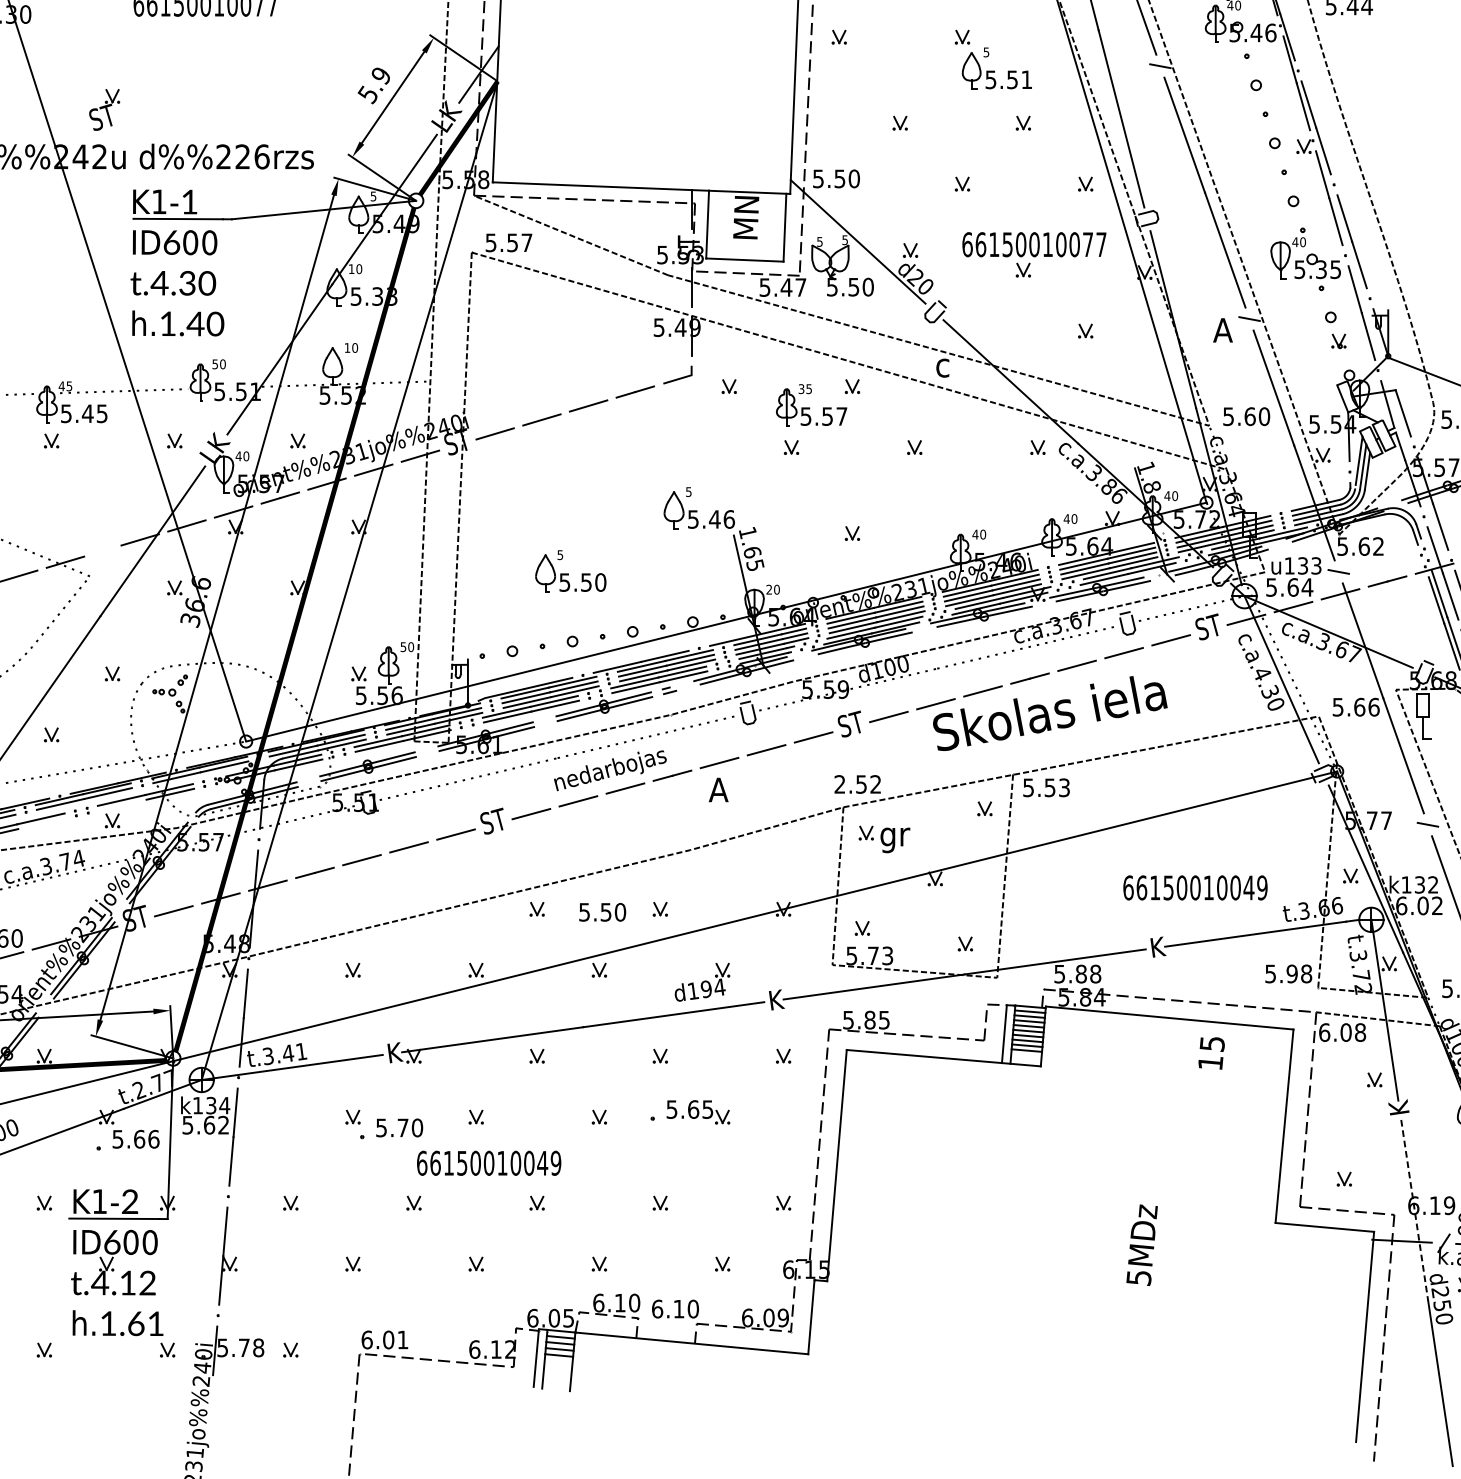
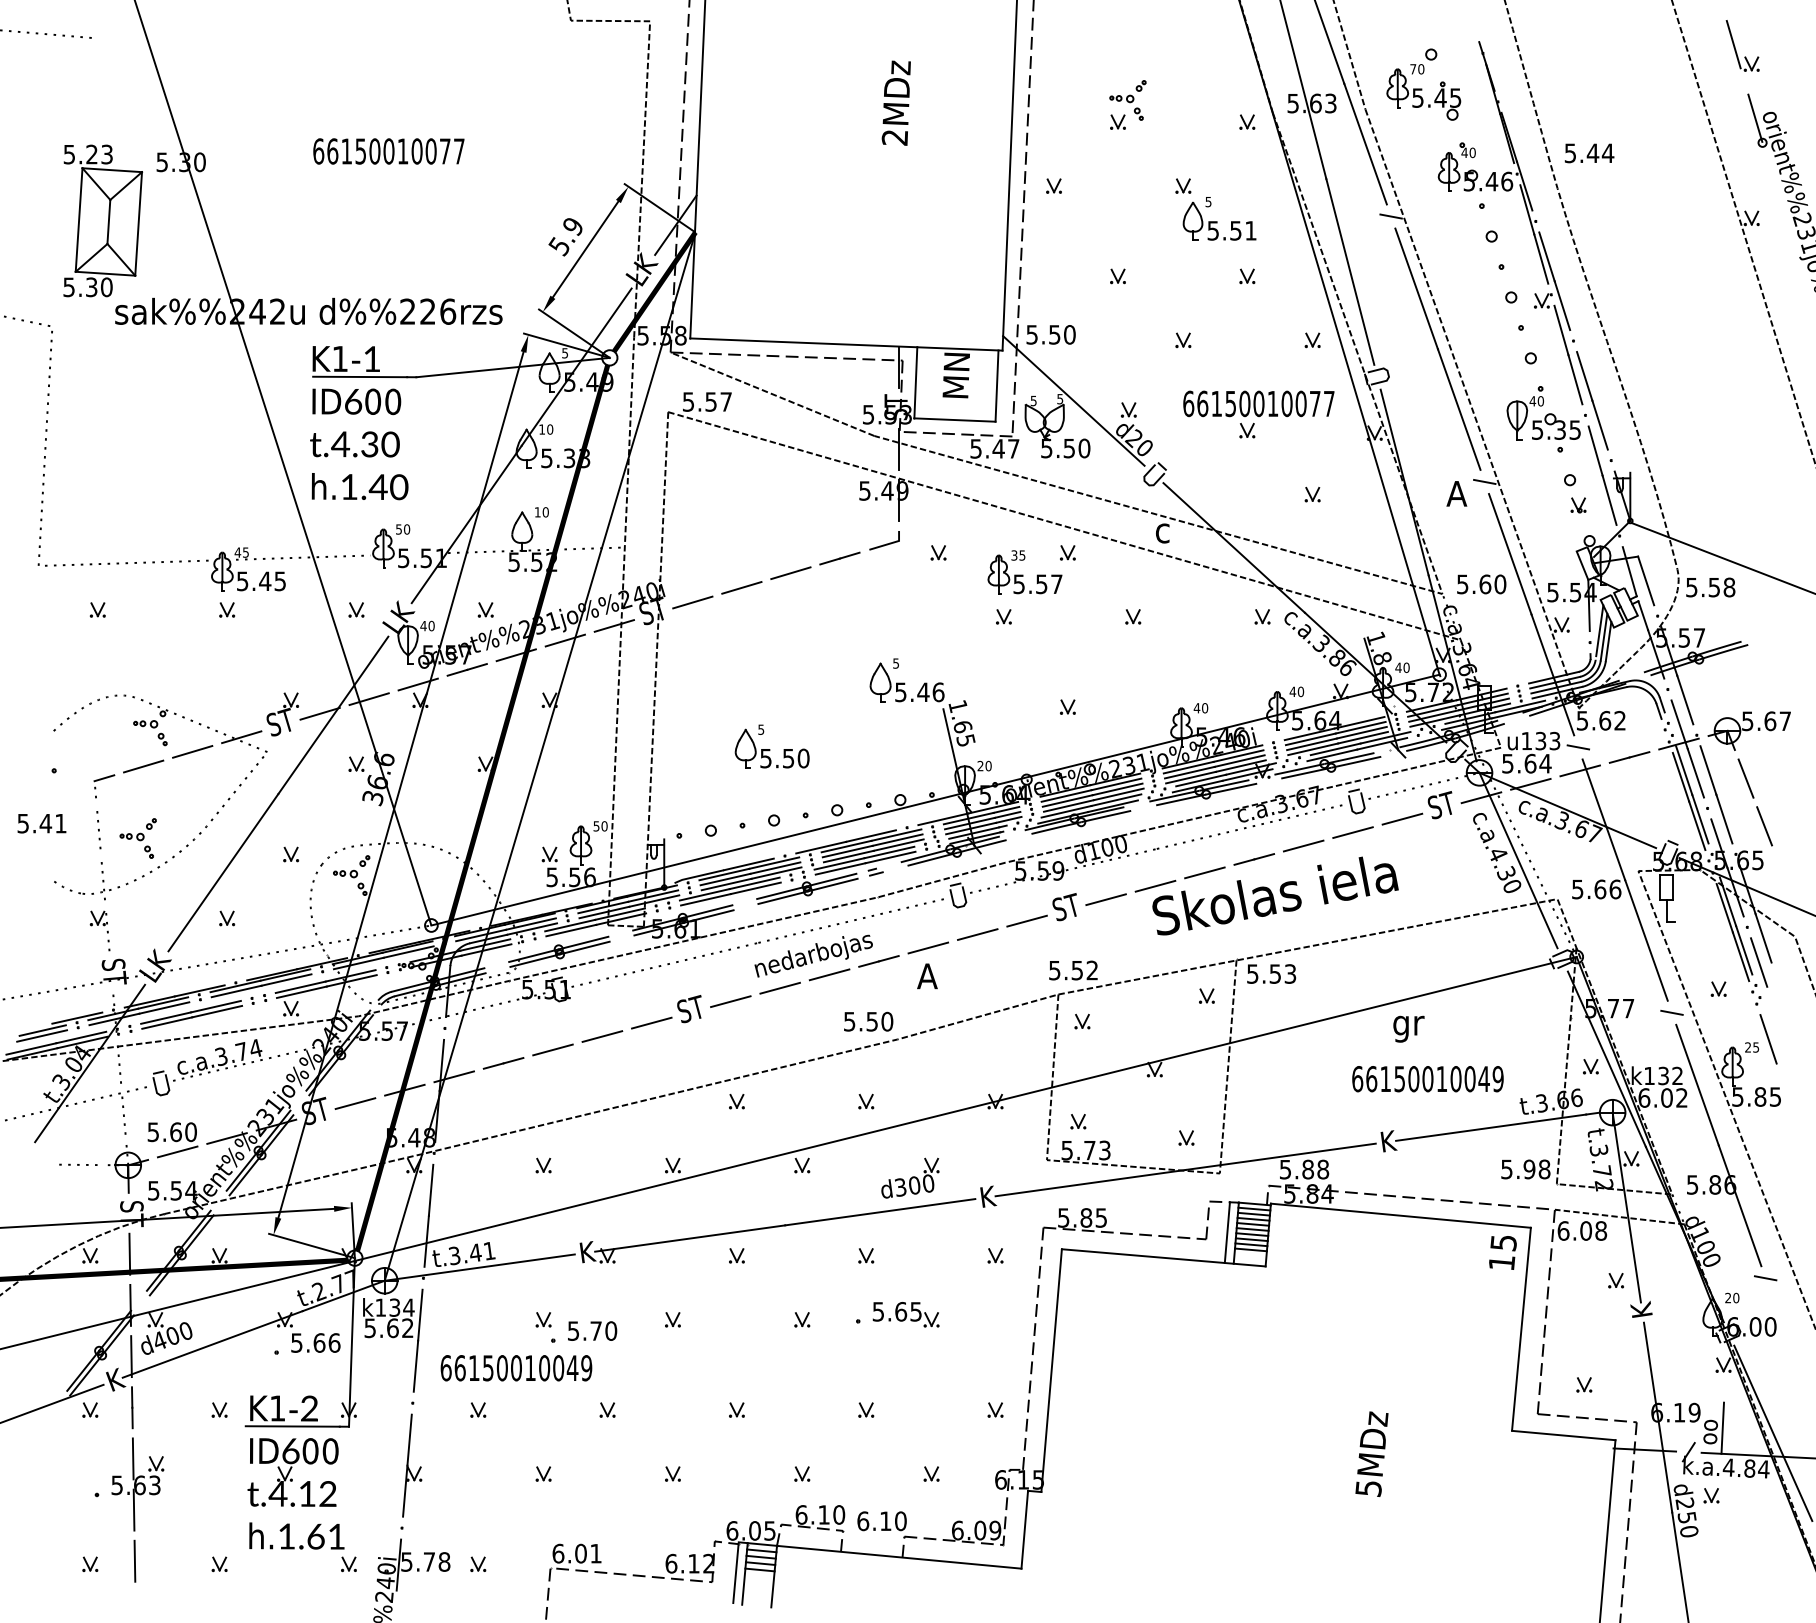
part: (104, 110) -> (282, 714), moved
text: (839, 784) -> (1054, 970), 2.52 -> 5.52
line: (122, 804) -> (301, 991), added
line: (42, 823) -> (217, 1011), added
text: (894, 839) -> (1408, 1028), moved
text: (602, 912) -> (868, 1021), moved
text: (706, 989) -> (914, 1185), d194 -> d300
text: (1211, 1053) -> (1502, 1252), moved
text: (489, 1163) -> (516, 1368), moved
line: (1415, 1210) -> (1658, 1417), dashed -> solid

